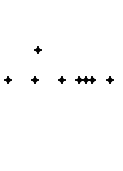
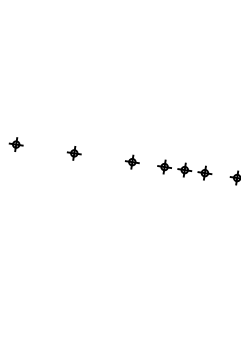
part: (37, 49) -> (89, 87), removed
part: (85, 79) -> (184, 168), size x1.43

